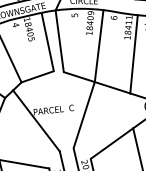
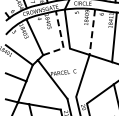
line: (99, 46) -> (92, 32), solid -> dashed
line: (51, 59) -> (62, 40), solid -> dashed

